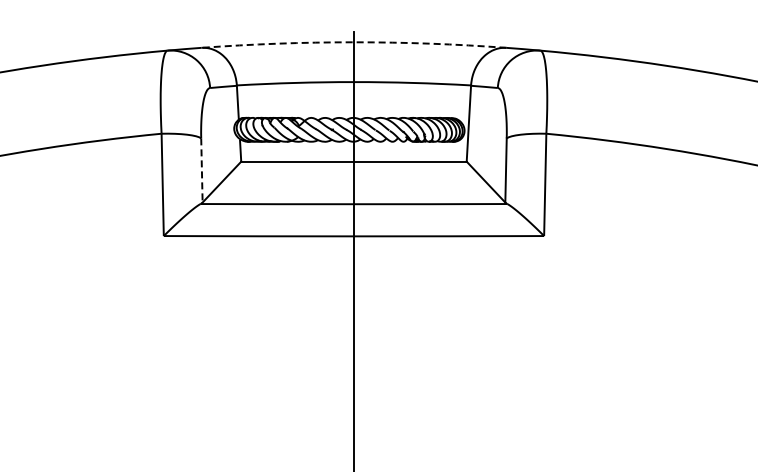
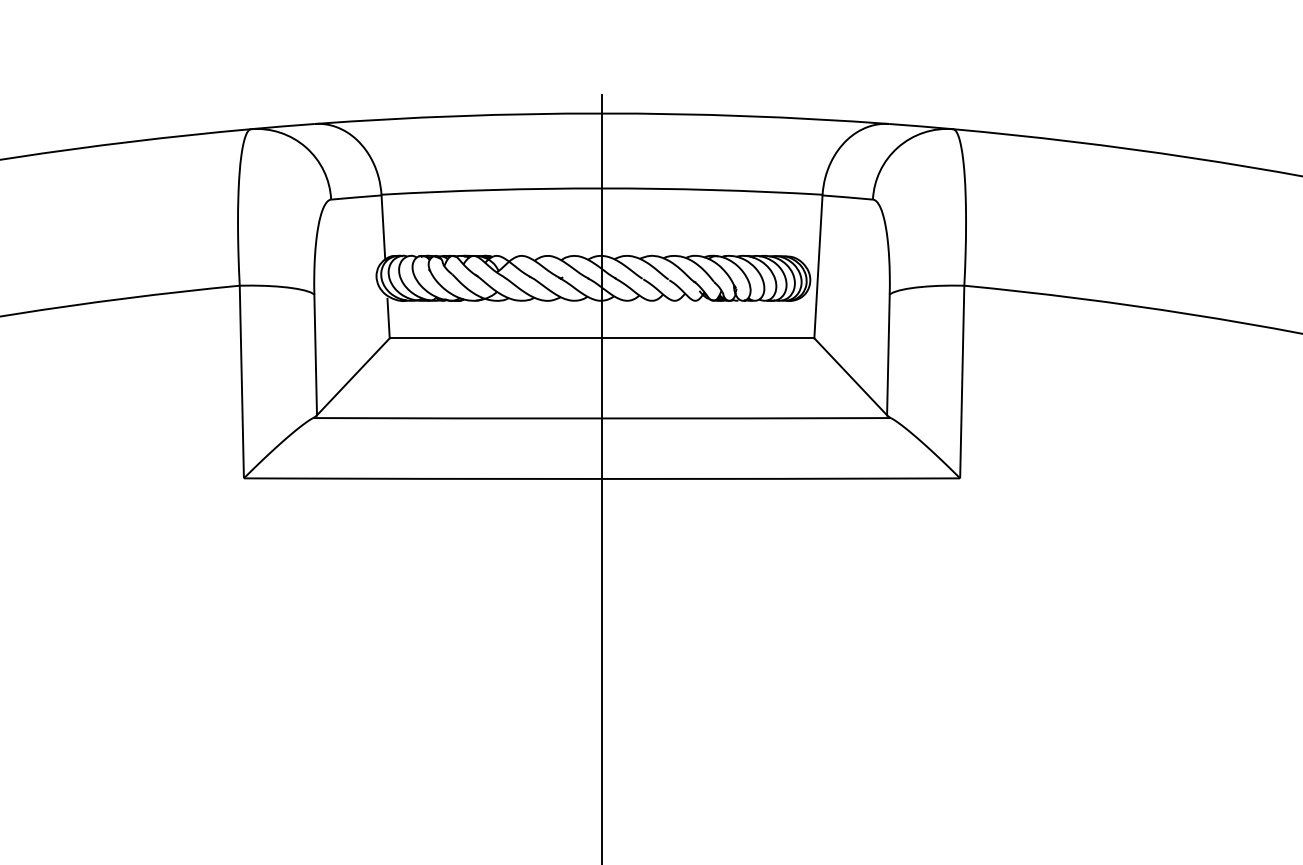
arc: (353, 42) -> (601, 113), dashed -> solid
line: (201, 170) -> (314, 354), dashed -> solid

